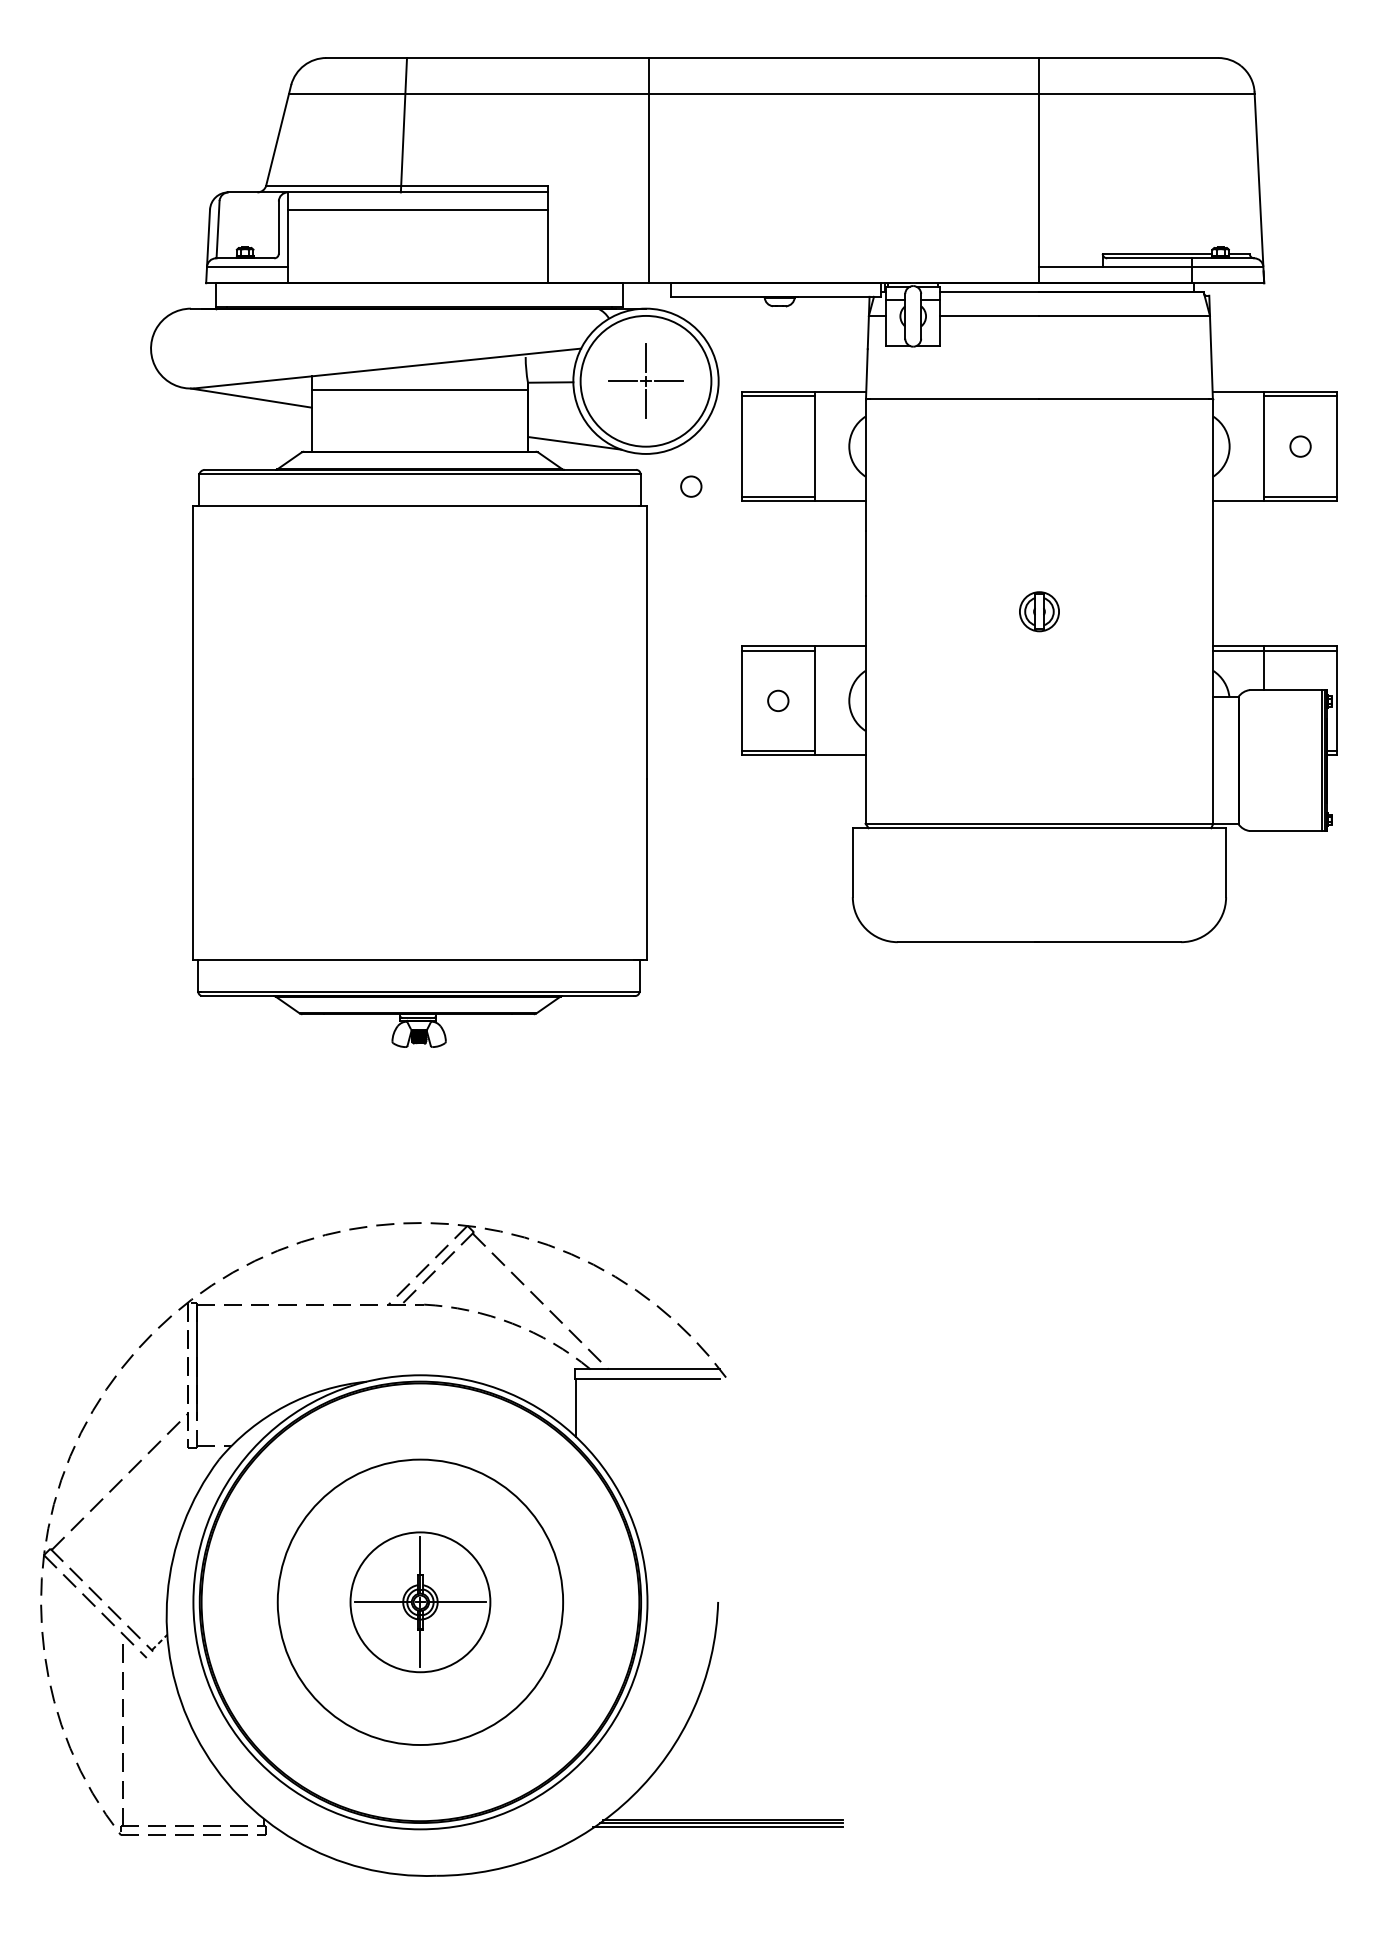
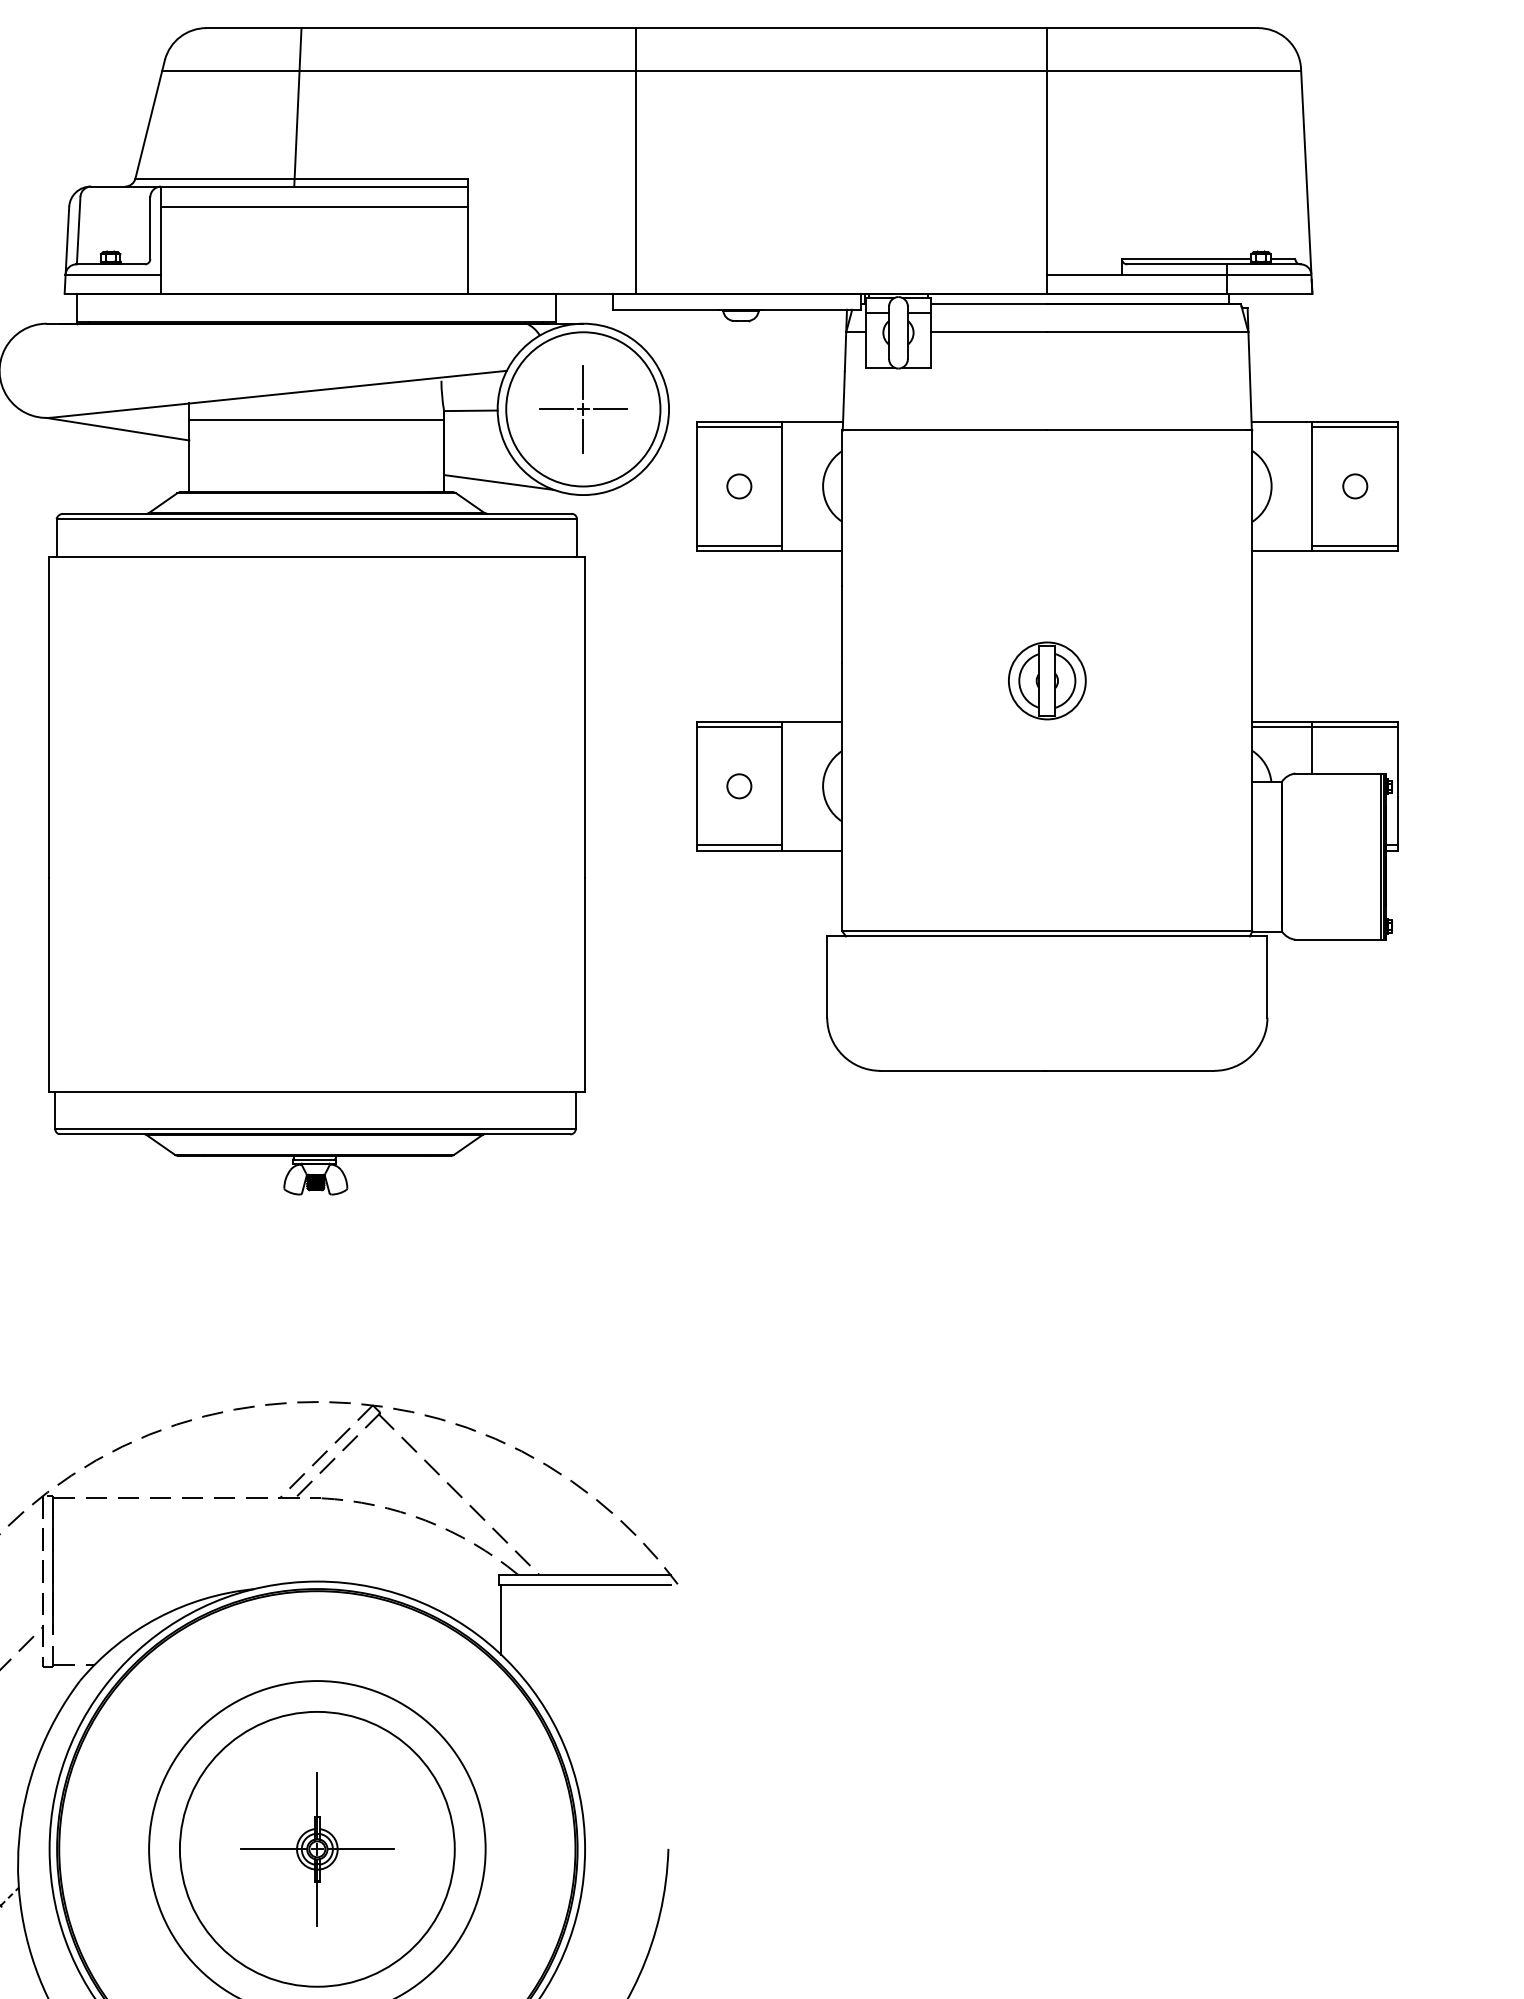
line: (648, 170) -> (635, 160), moved
circle: (691, 486) -> (739, 486), moved
part: (1039, 611) -> (1047, 680), size x1.67
circle: (420, 1601) -> (317, 1848), size x1.67

